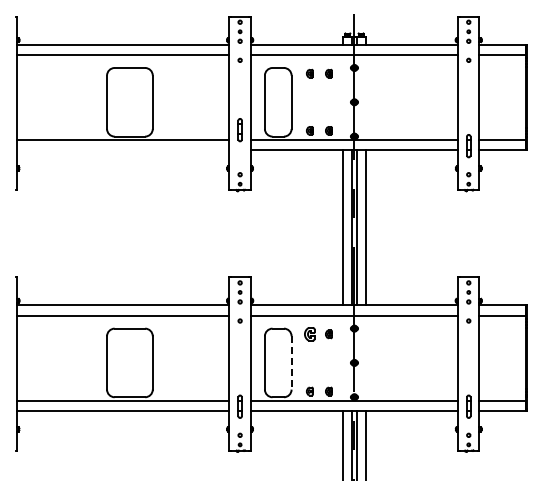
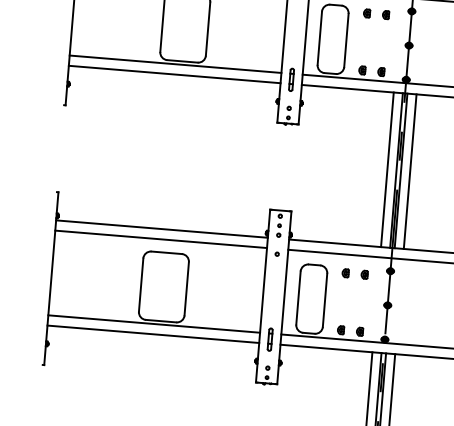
part: (239, 130) -> (290, 80), moved
line: (123, 150) -> (174, 74), added
part: (309, 334) -> (345, 273), size x0.62
line: (291, 362) -> (325, 299), dashed -> solid

